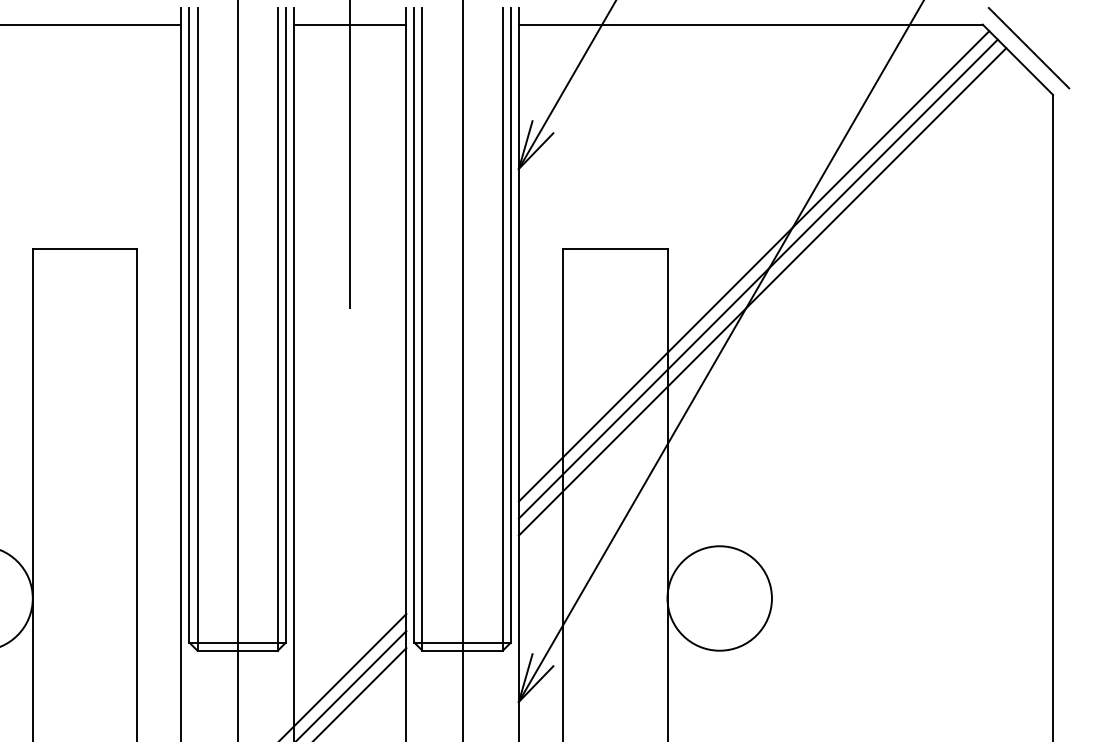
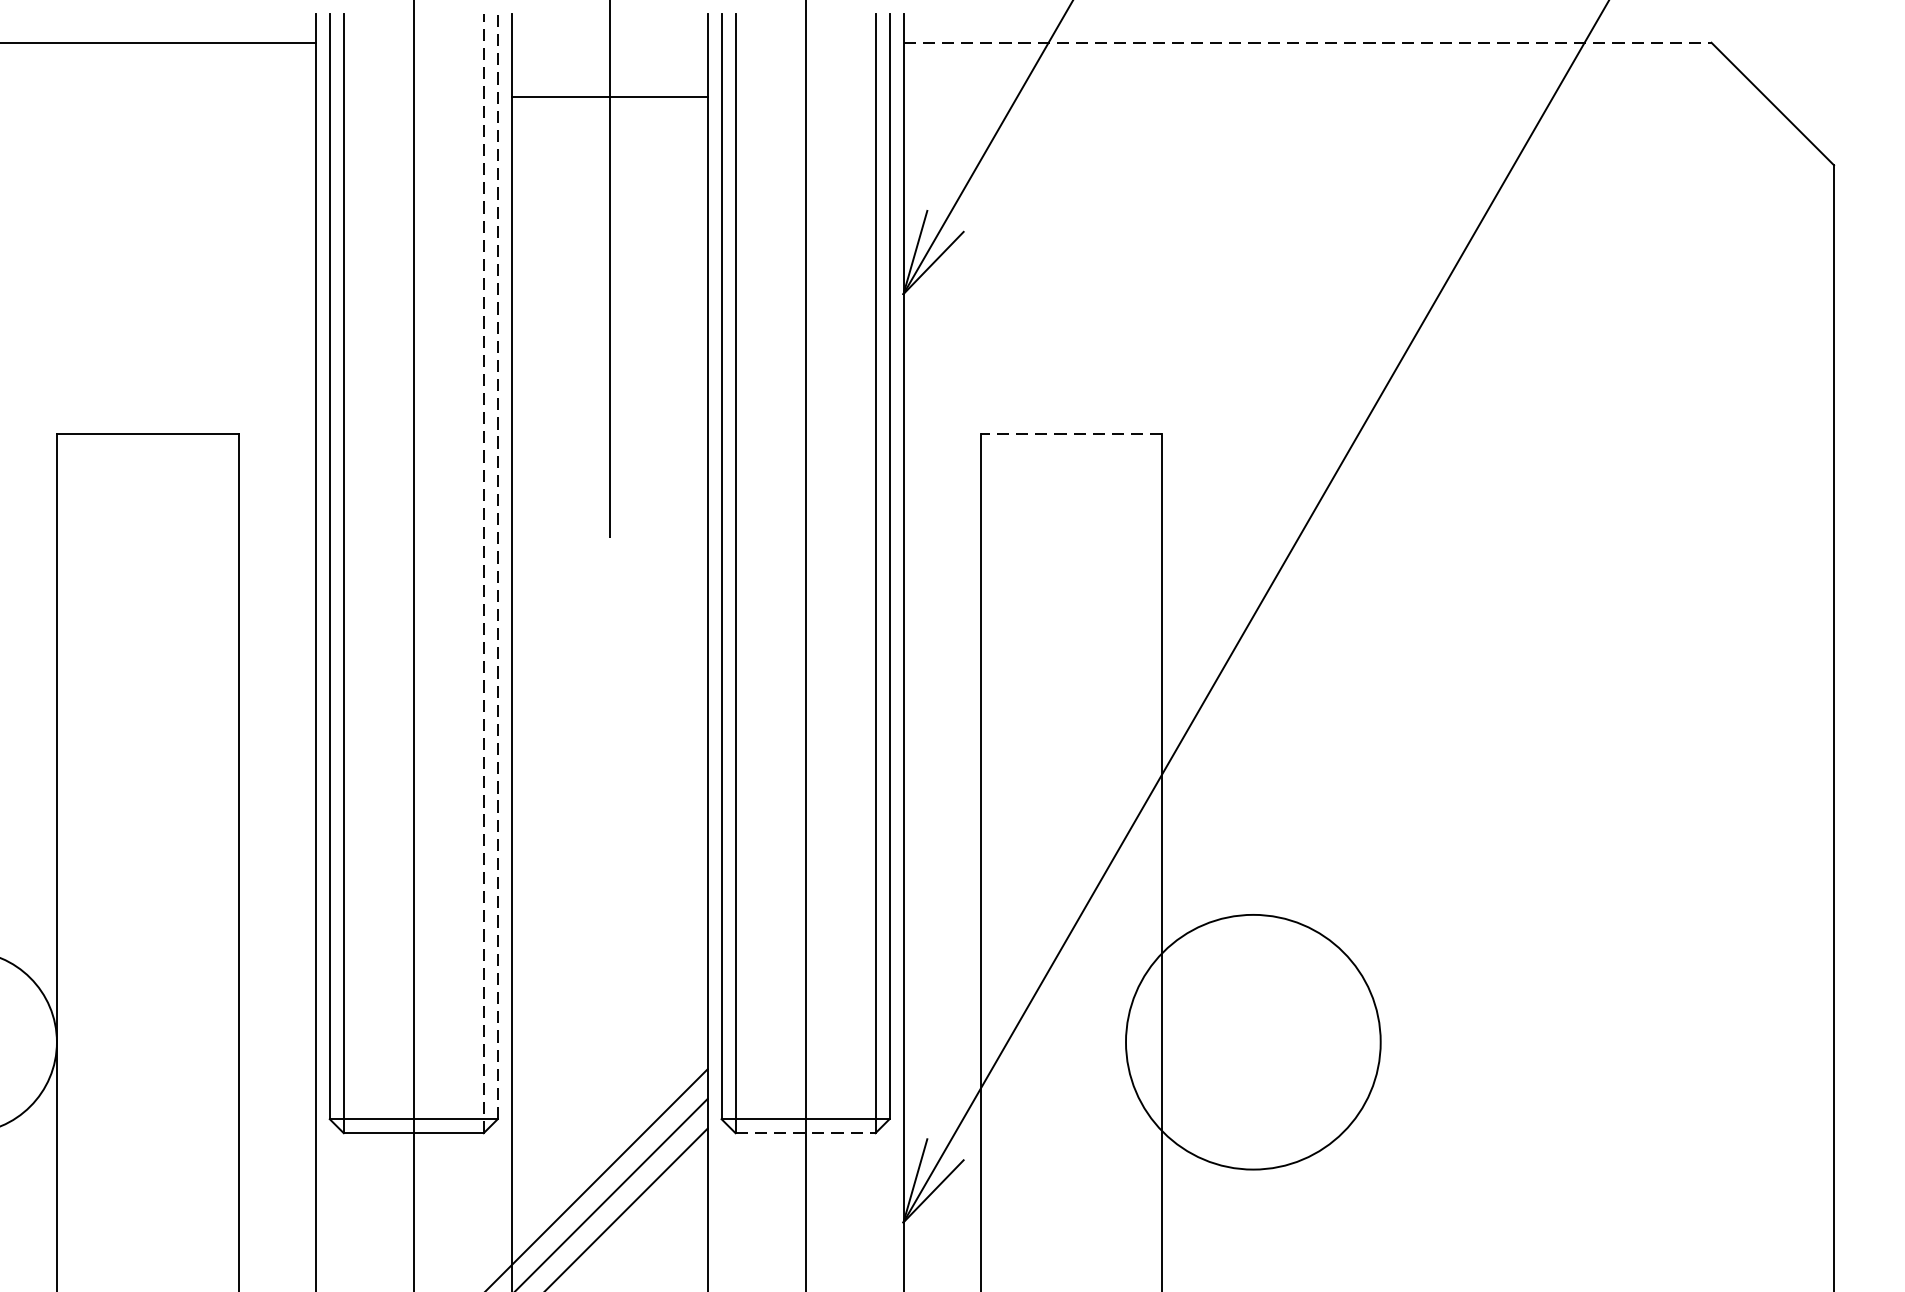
line: (349, 24) -> (608, 96), moved
line: (750, 24) -> (1306, 42), solid -> dashed
line: (1028, 47) -> (1791, 82), removed
line: (614, 249) -> (1070, 434), solid -> dashed
line: (753, 266) -> (1312, 463), removed
line: (757, 278) -> (1319, 484), removed
line: (762, 291) -> (1327, 507), removed
line: (285, 324) -> (497, 565), solid -> dashed
line: (277, 328) -> (483, 571), solid -> dashed
circle: (719, 598) -> (1252, 1042), size x1.4
line: (463, 650) -> (807, 1132), solid -> dashed

